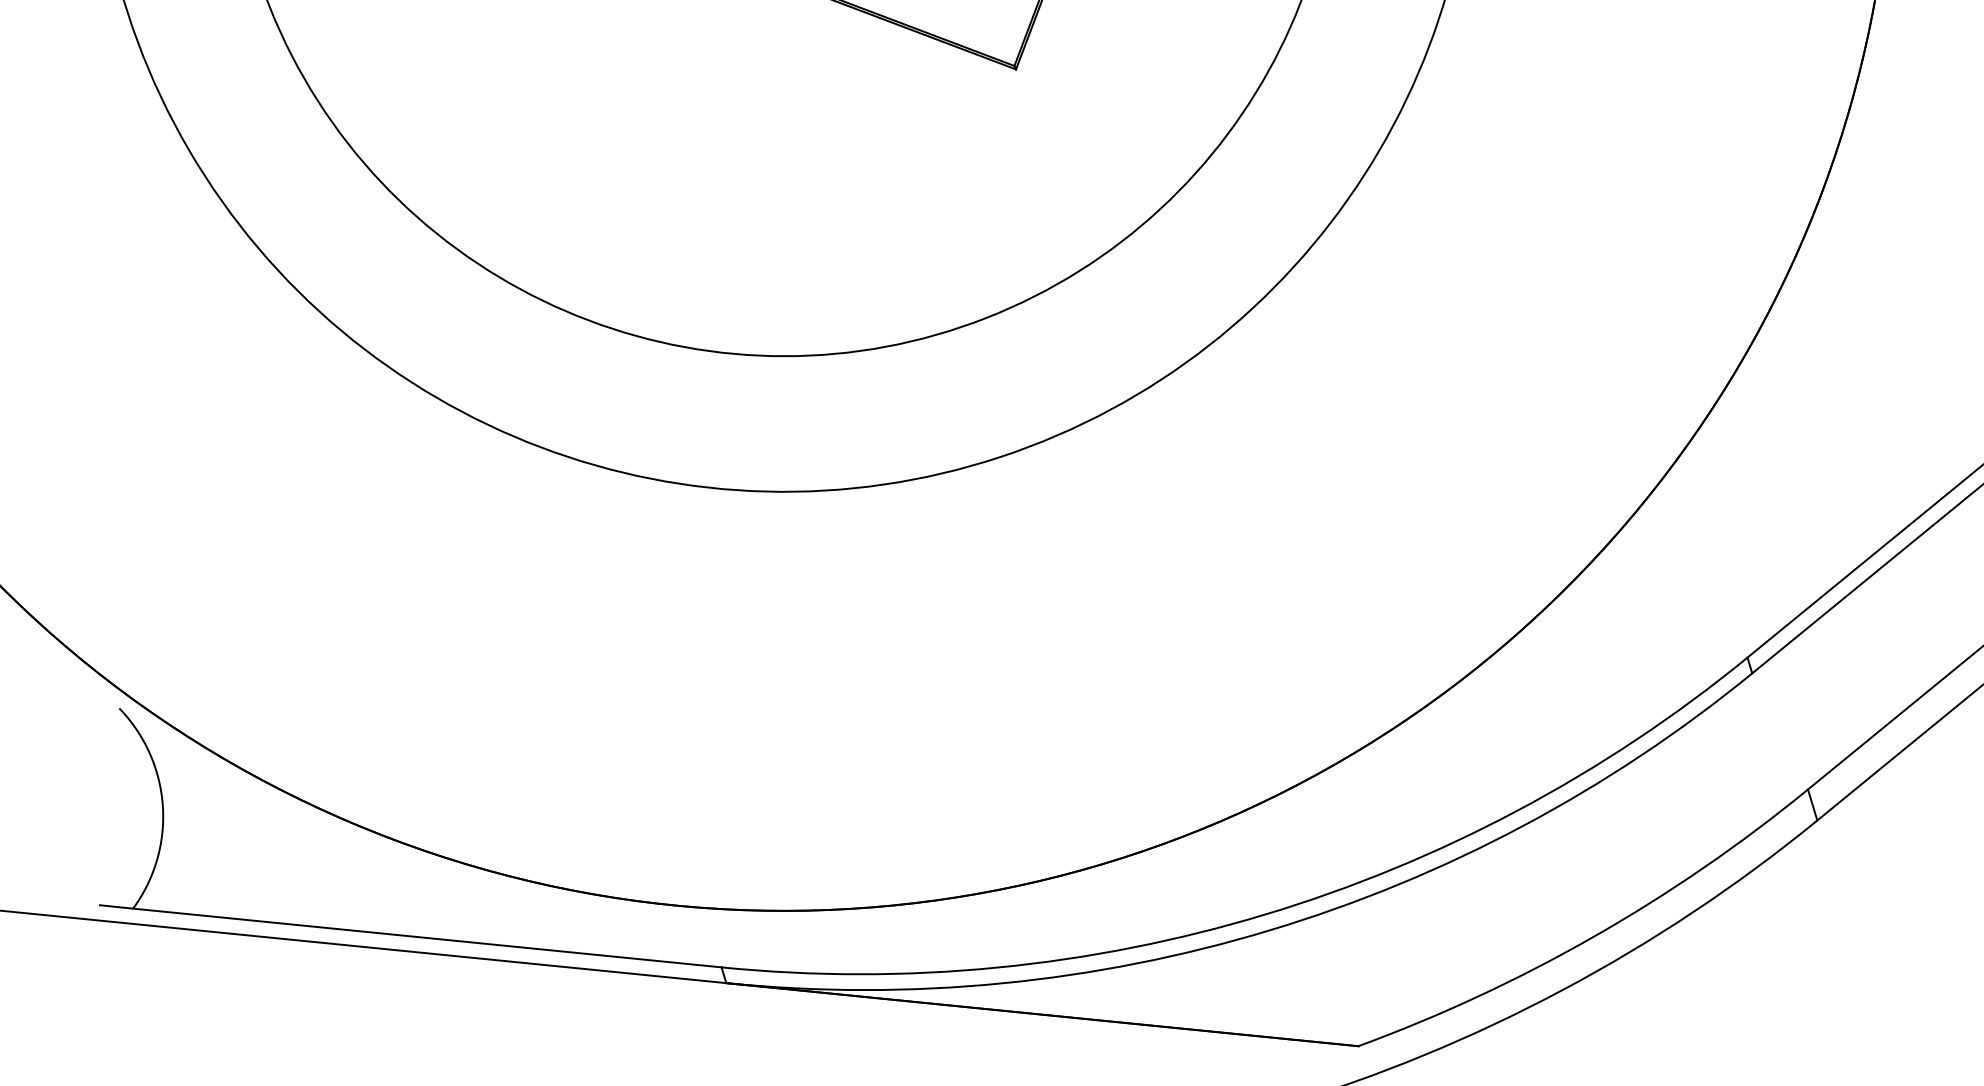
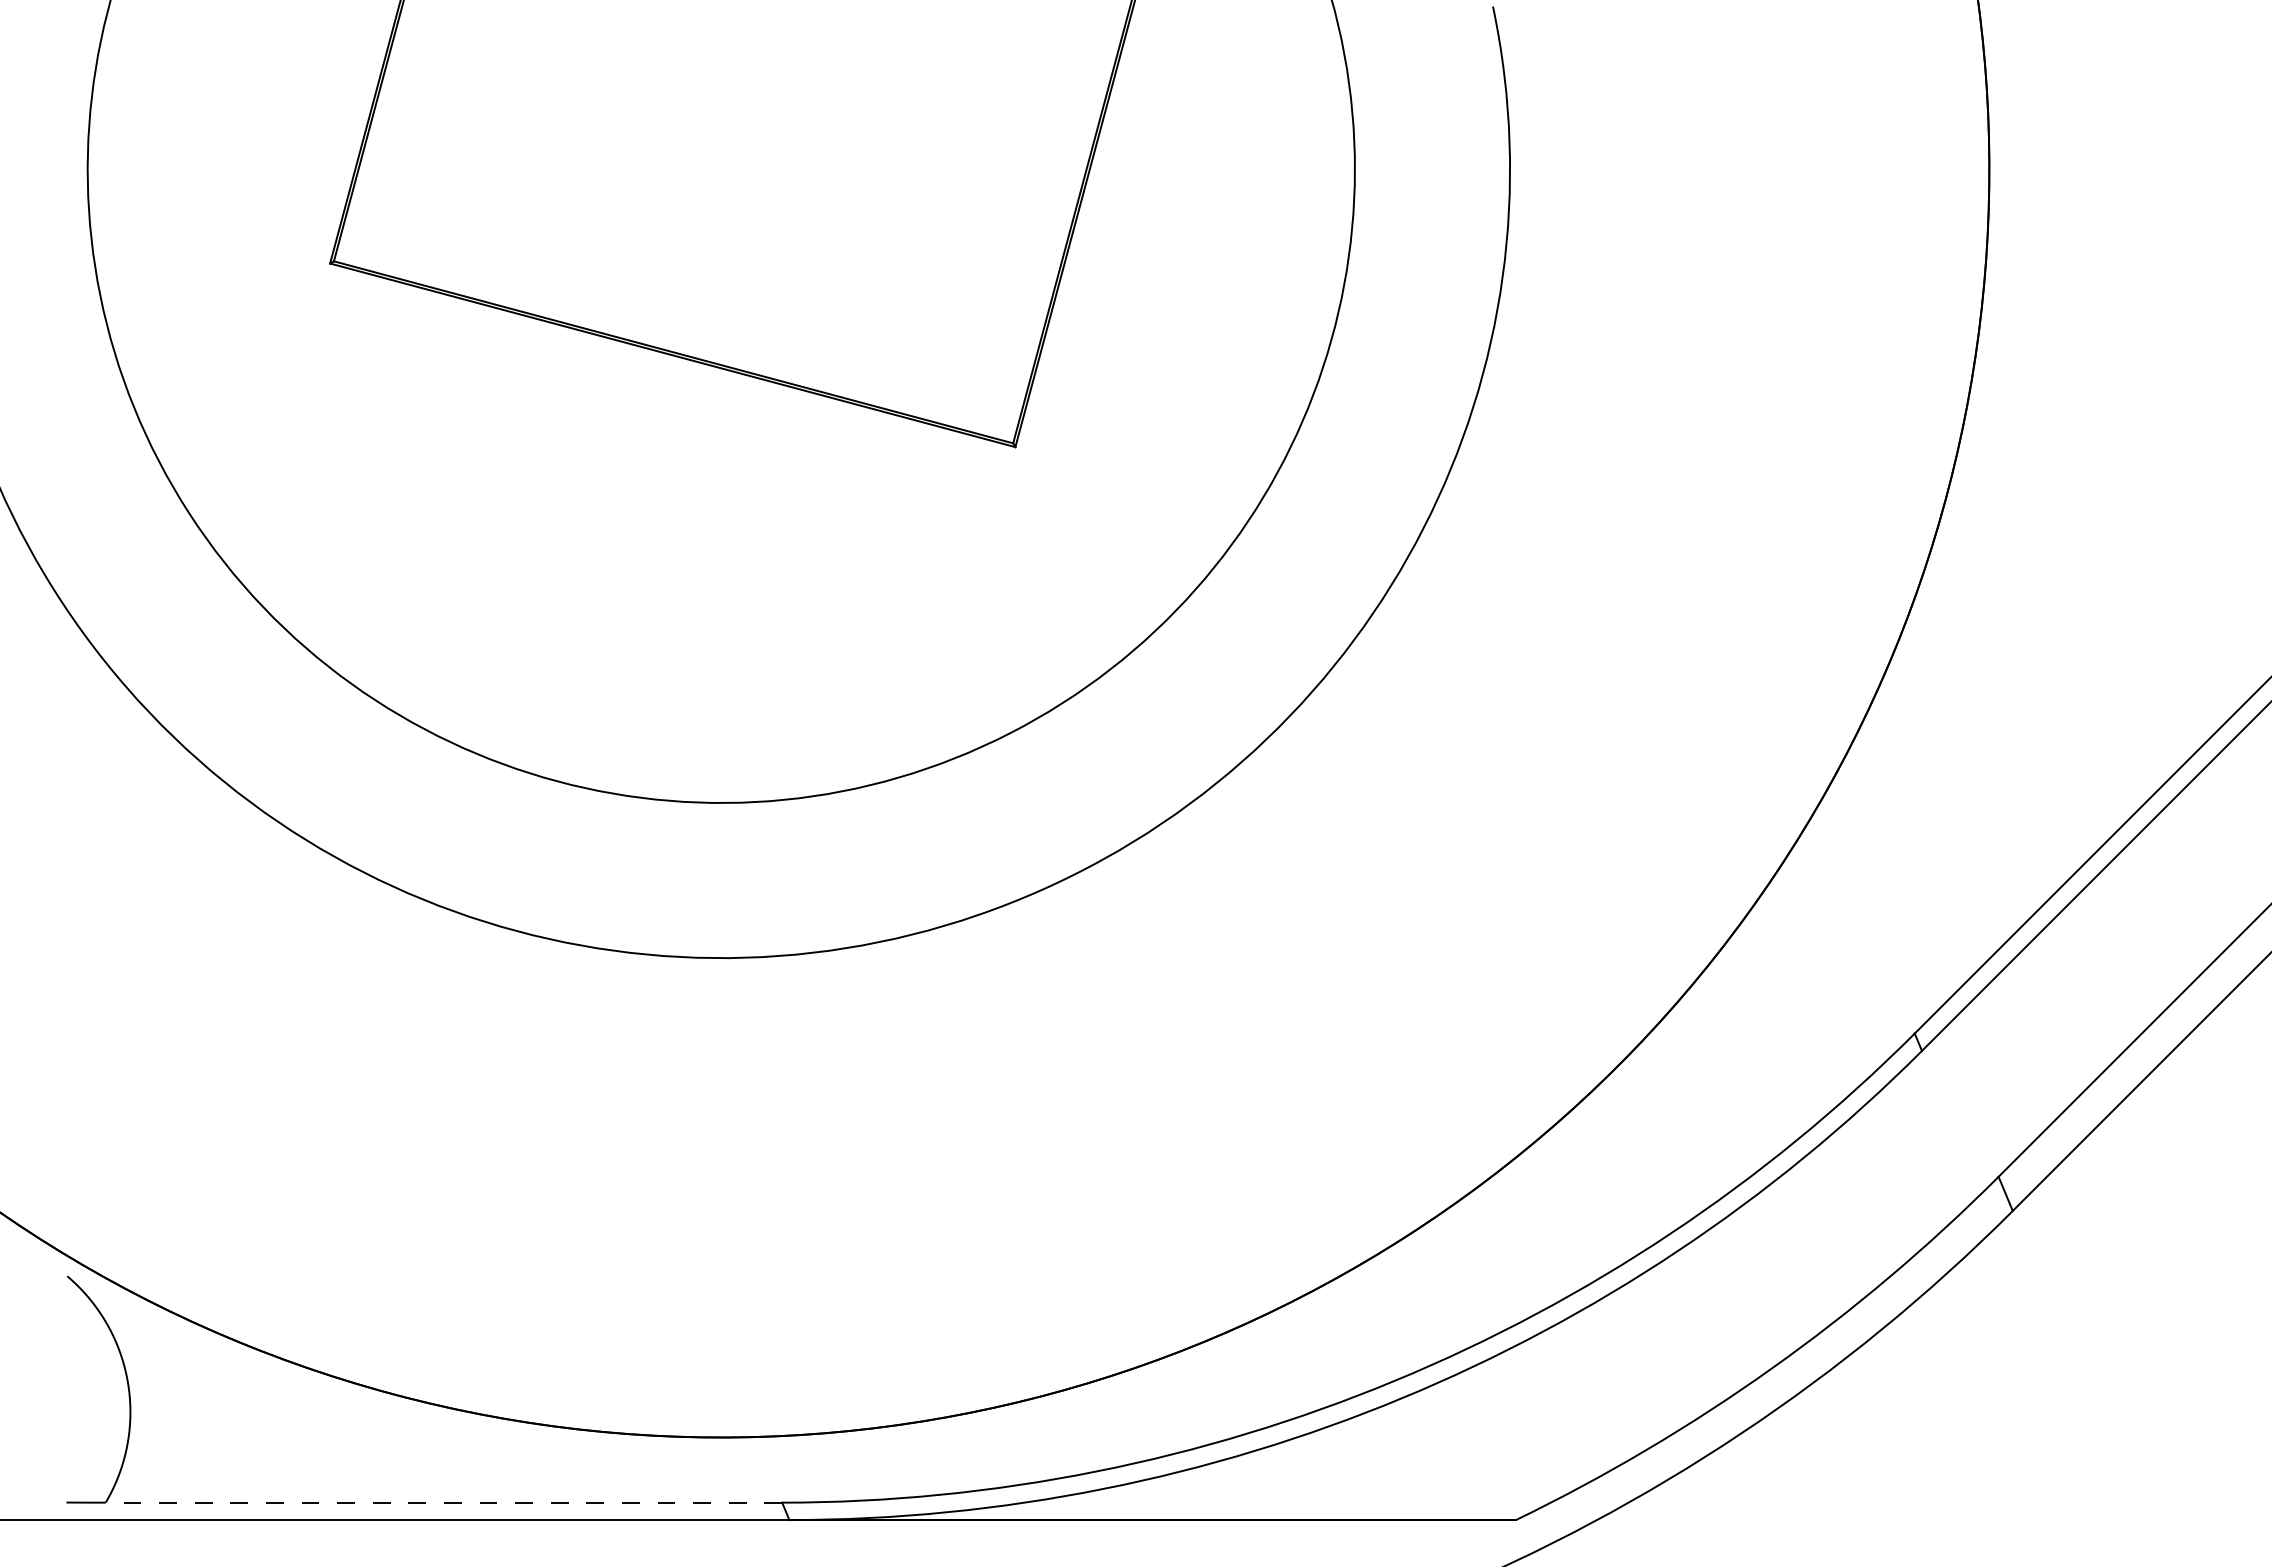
line: (426, 937) -> (443, 1502), solid -> dashed

